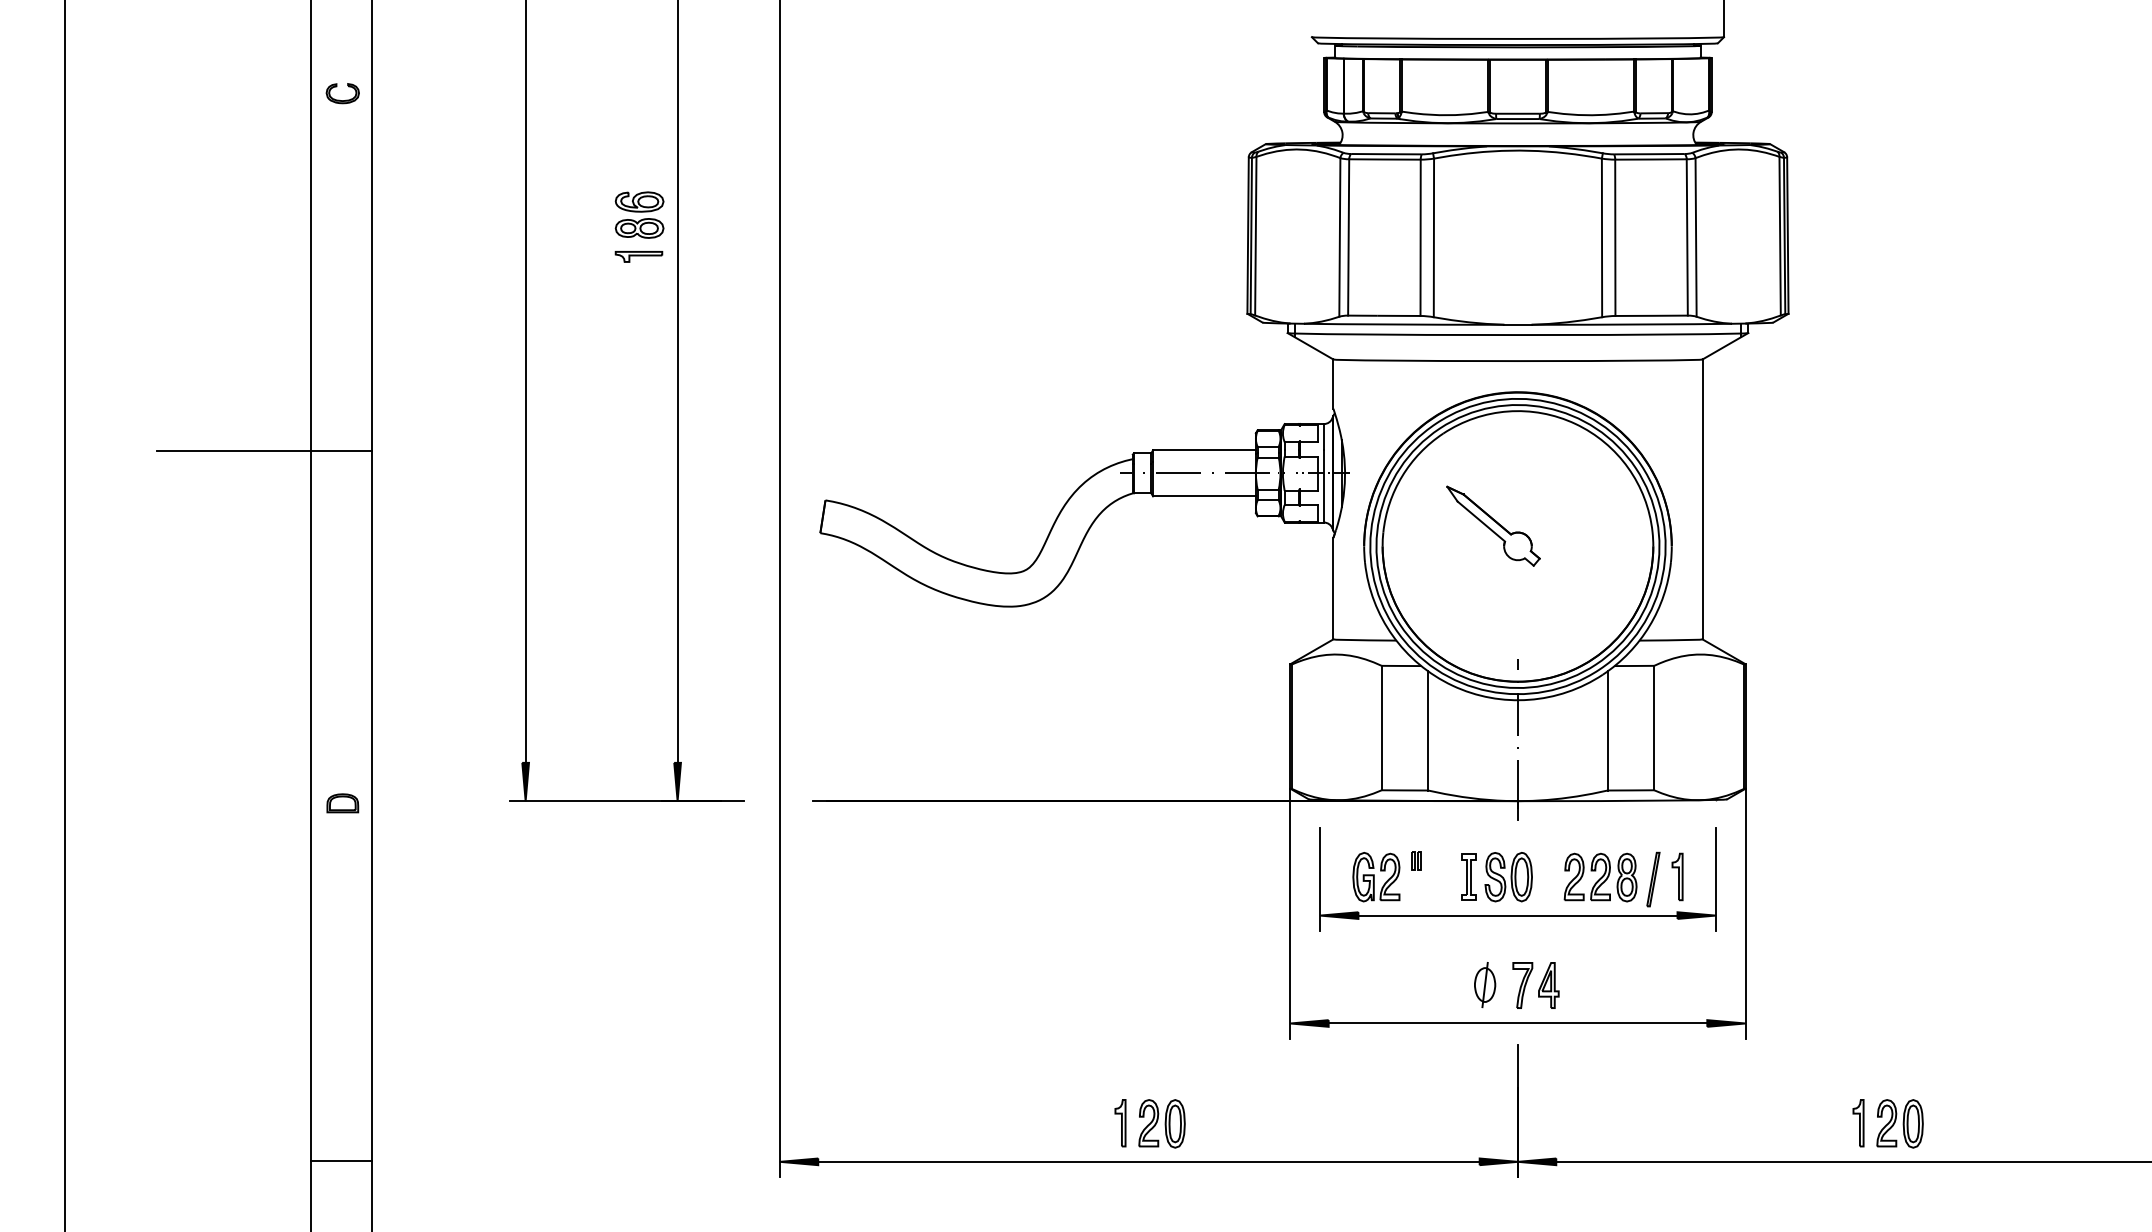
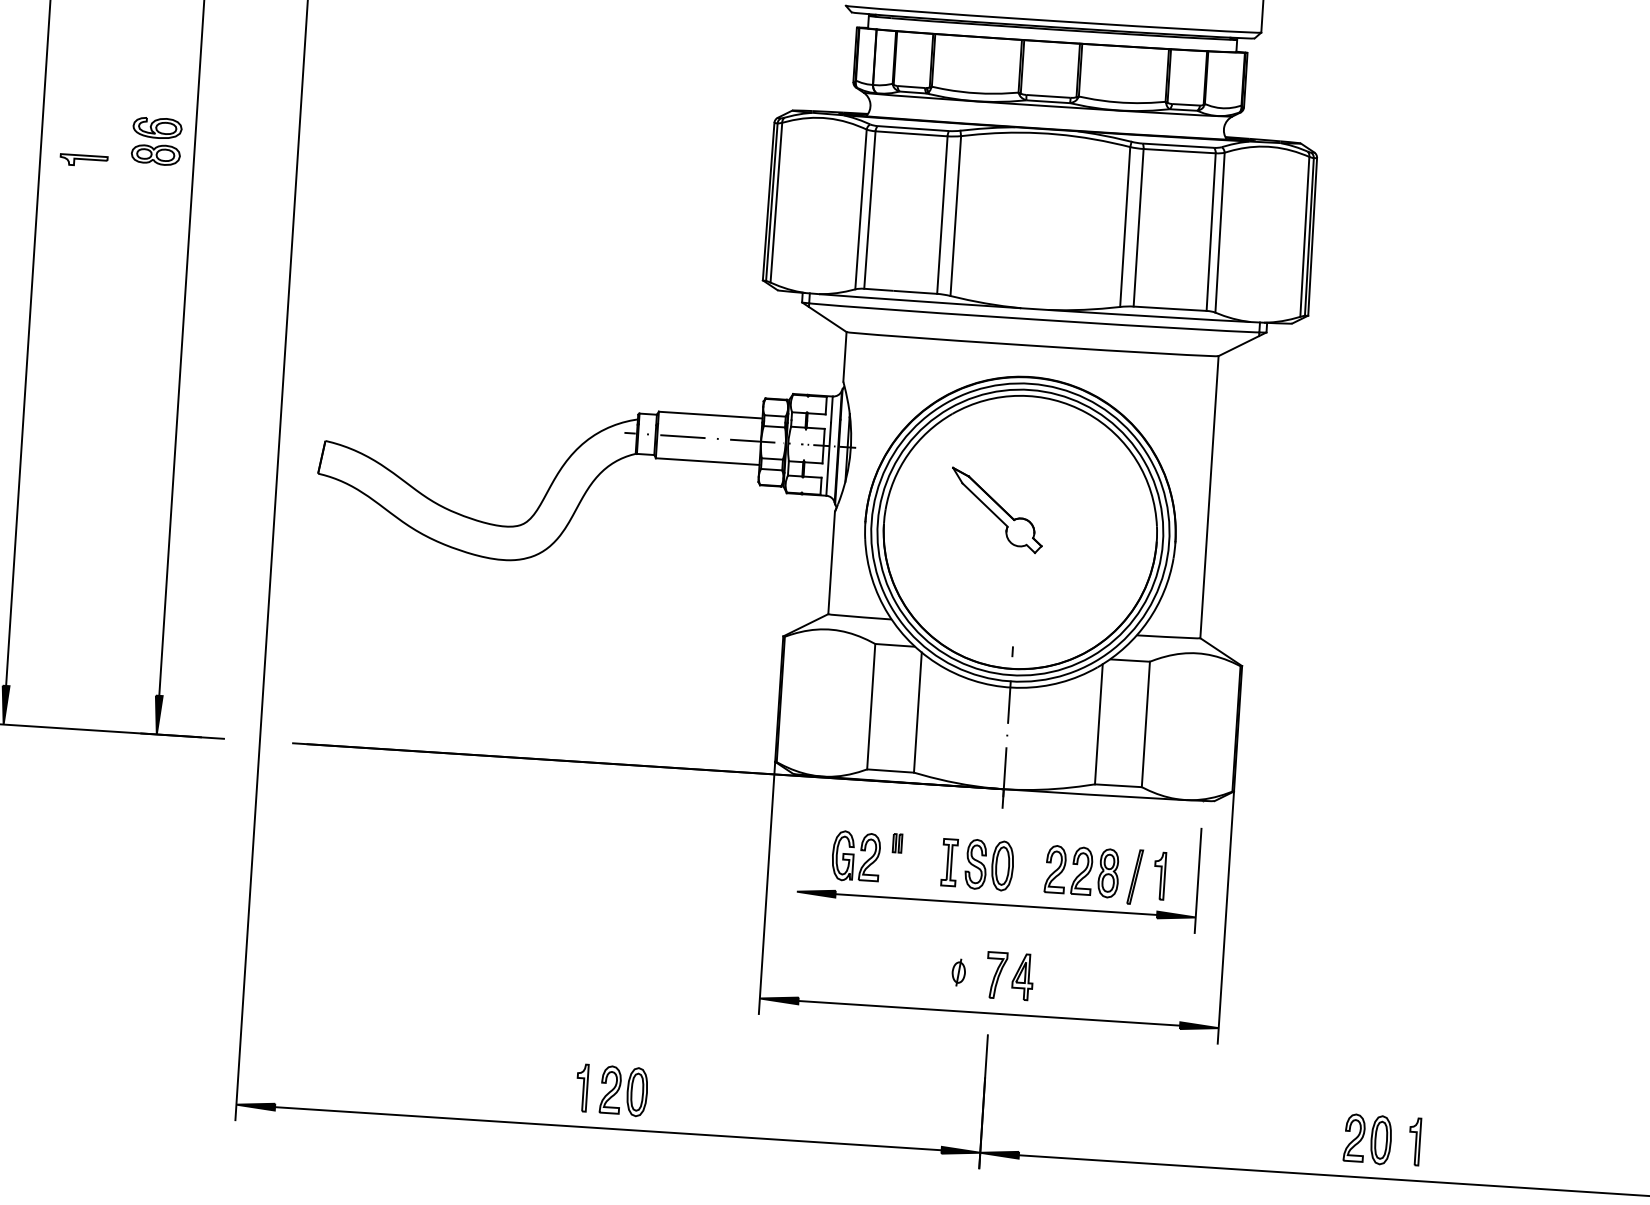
part: (638, 256) -> (83, 160), moved
line: (1320, 878) -> (799, 854), removed
part: (1485, 985) -> (959, 972), size x0.6
part: (1858, 1123) -> (1414, 1142), moved

